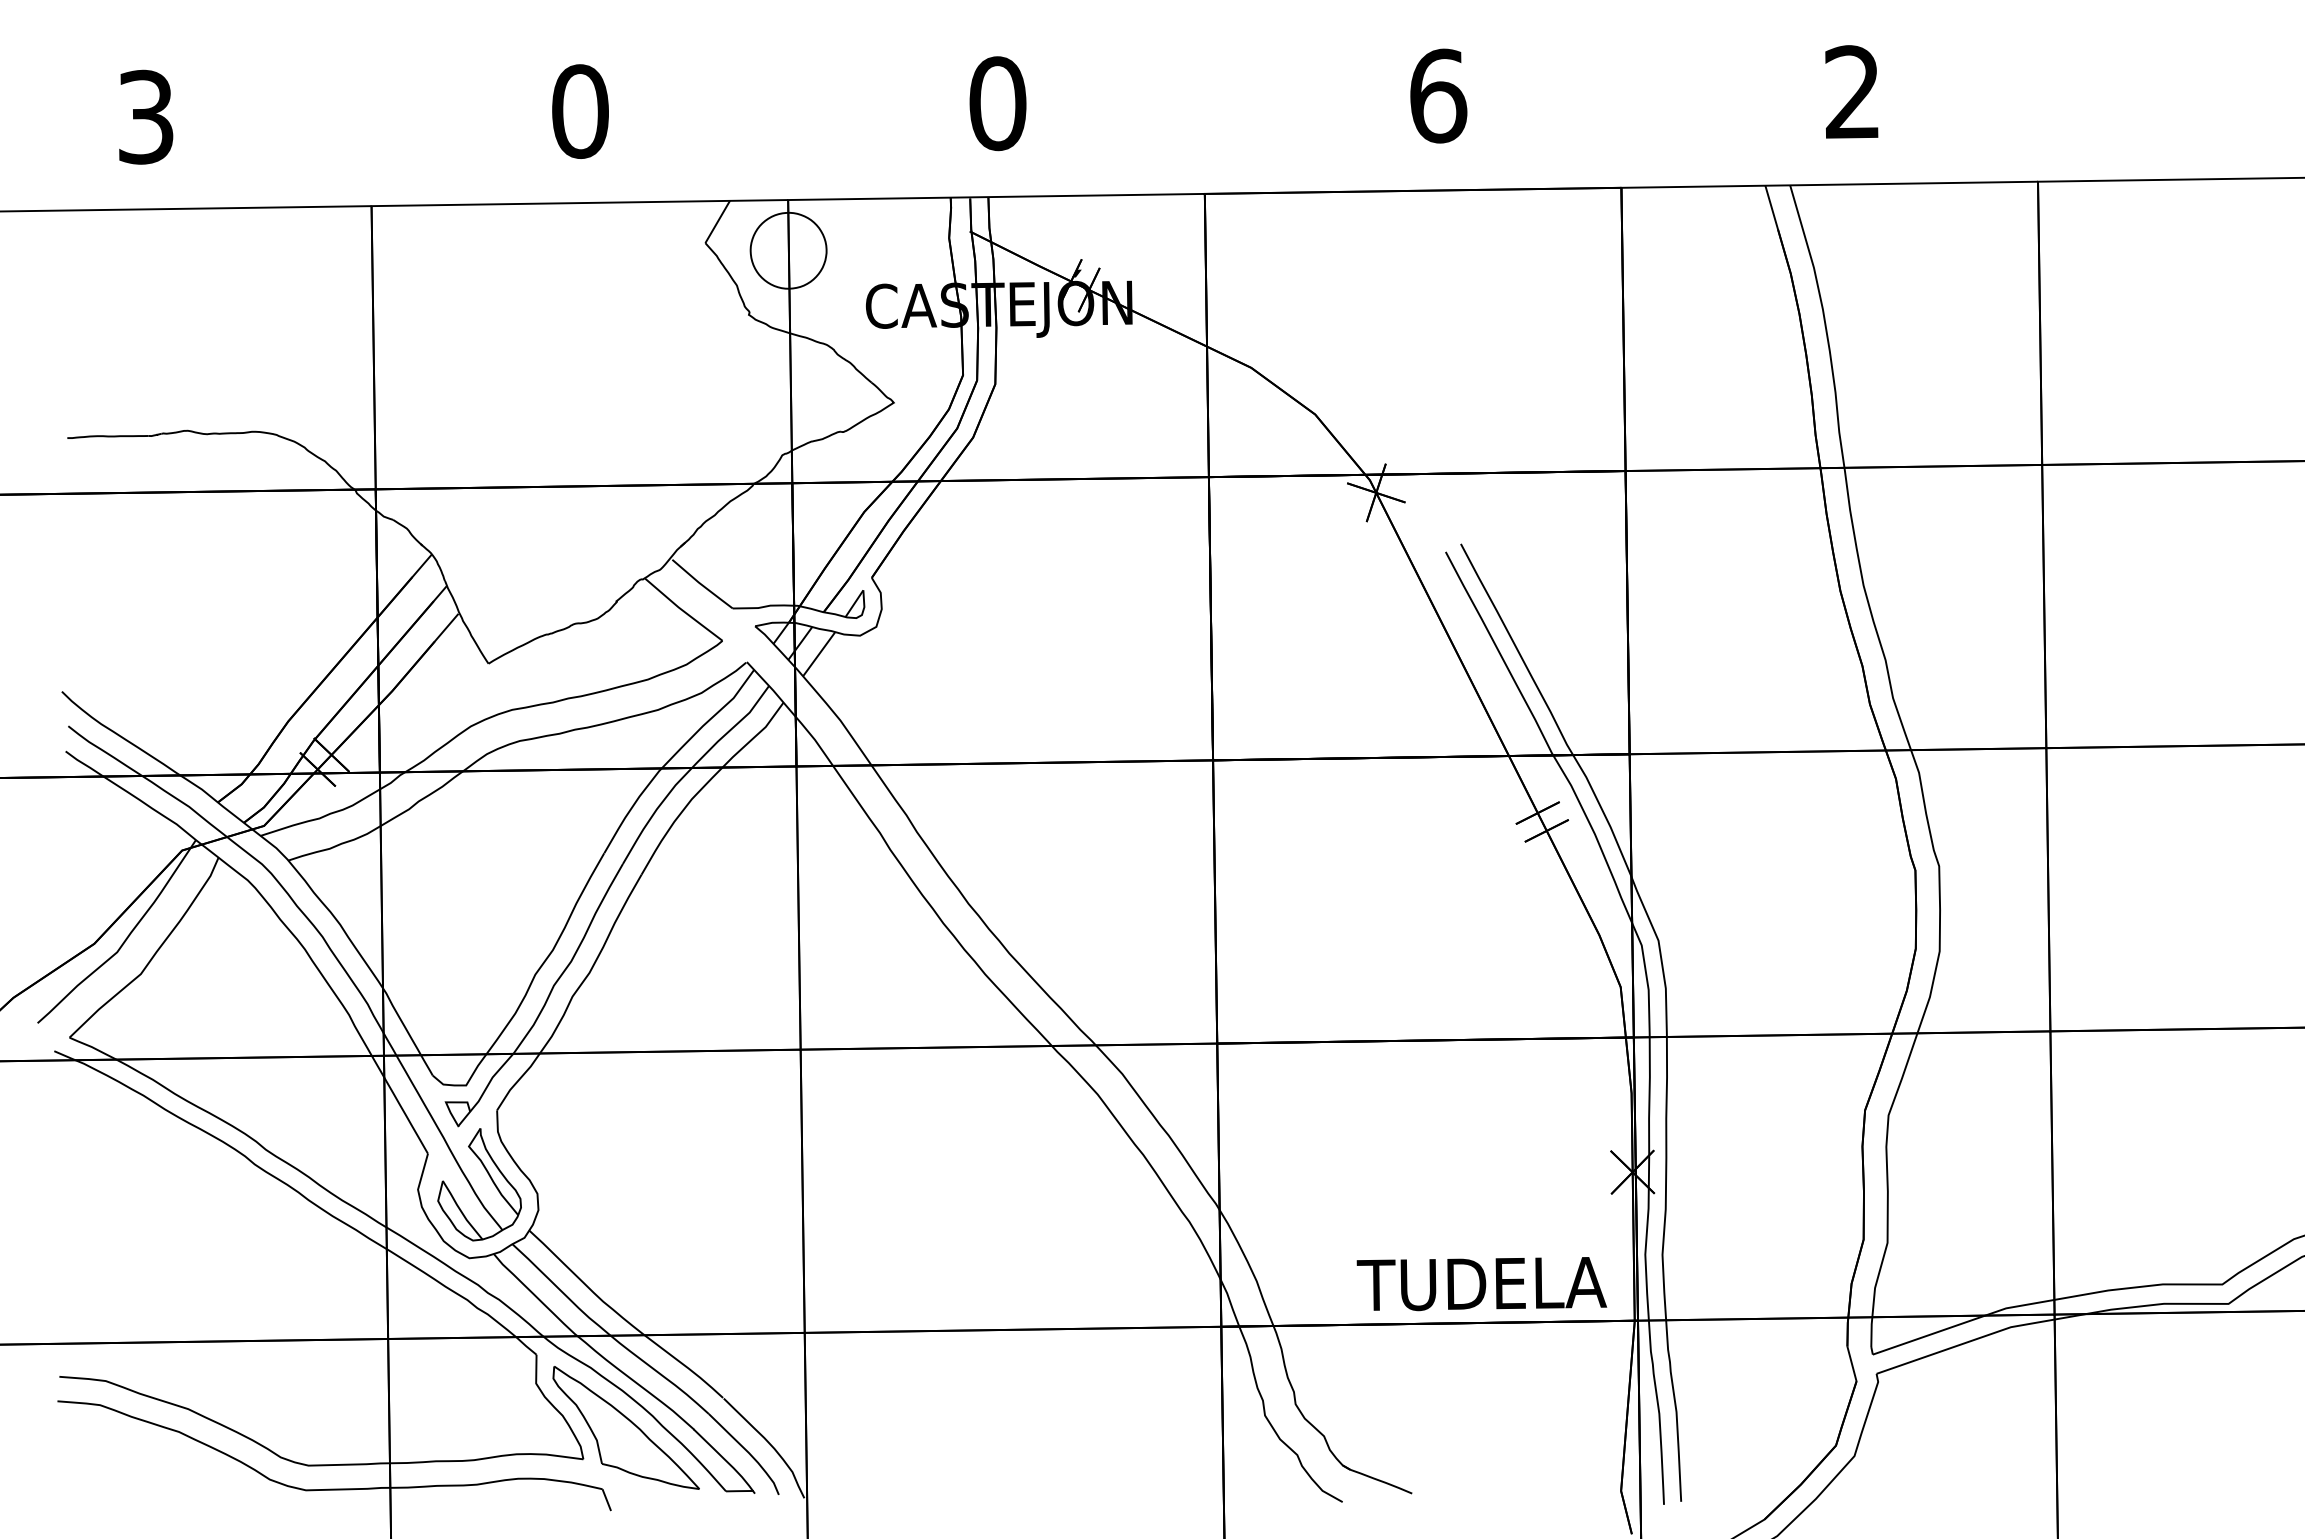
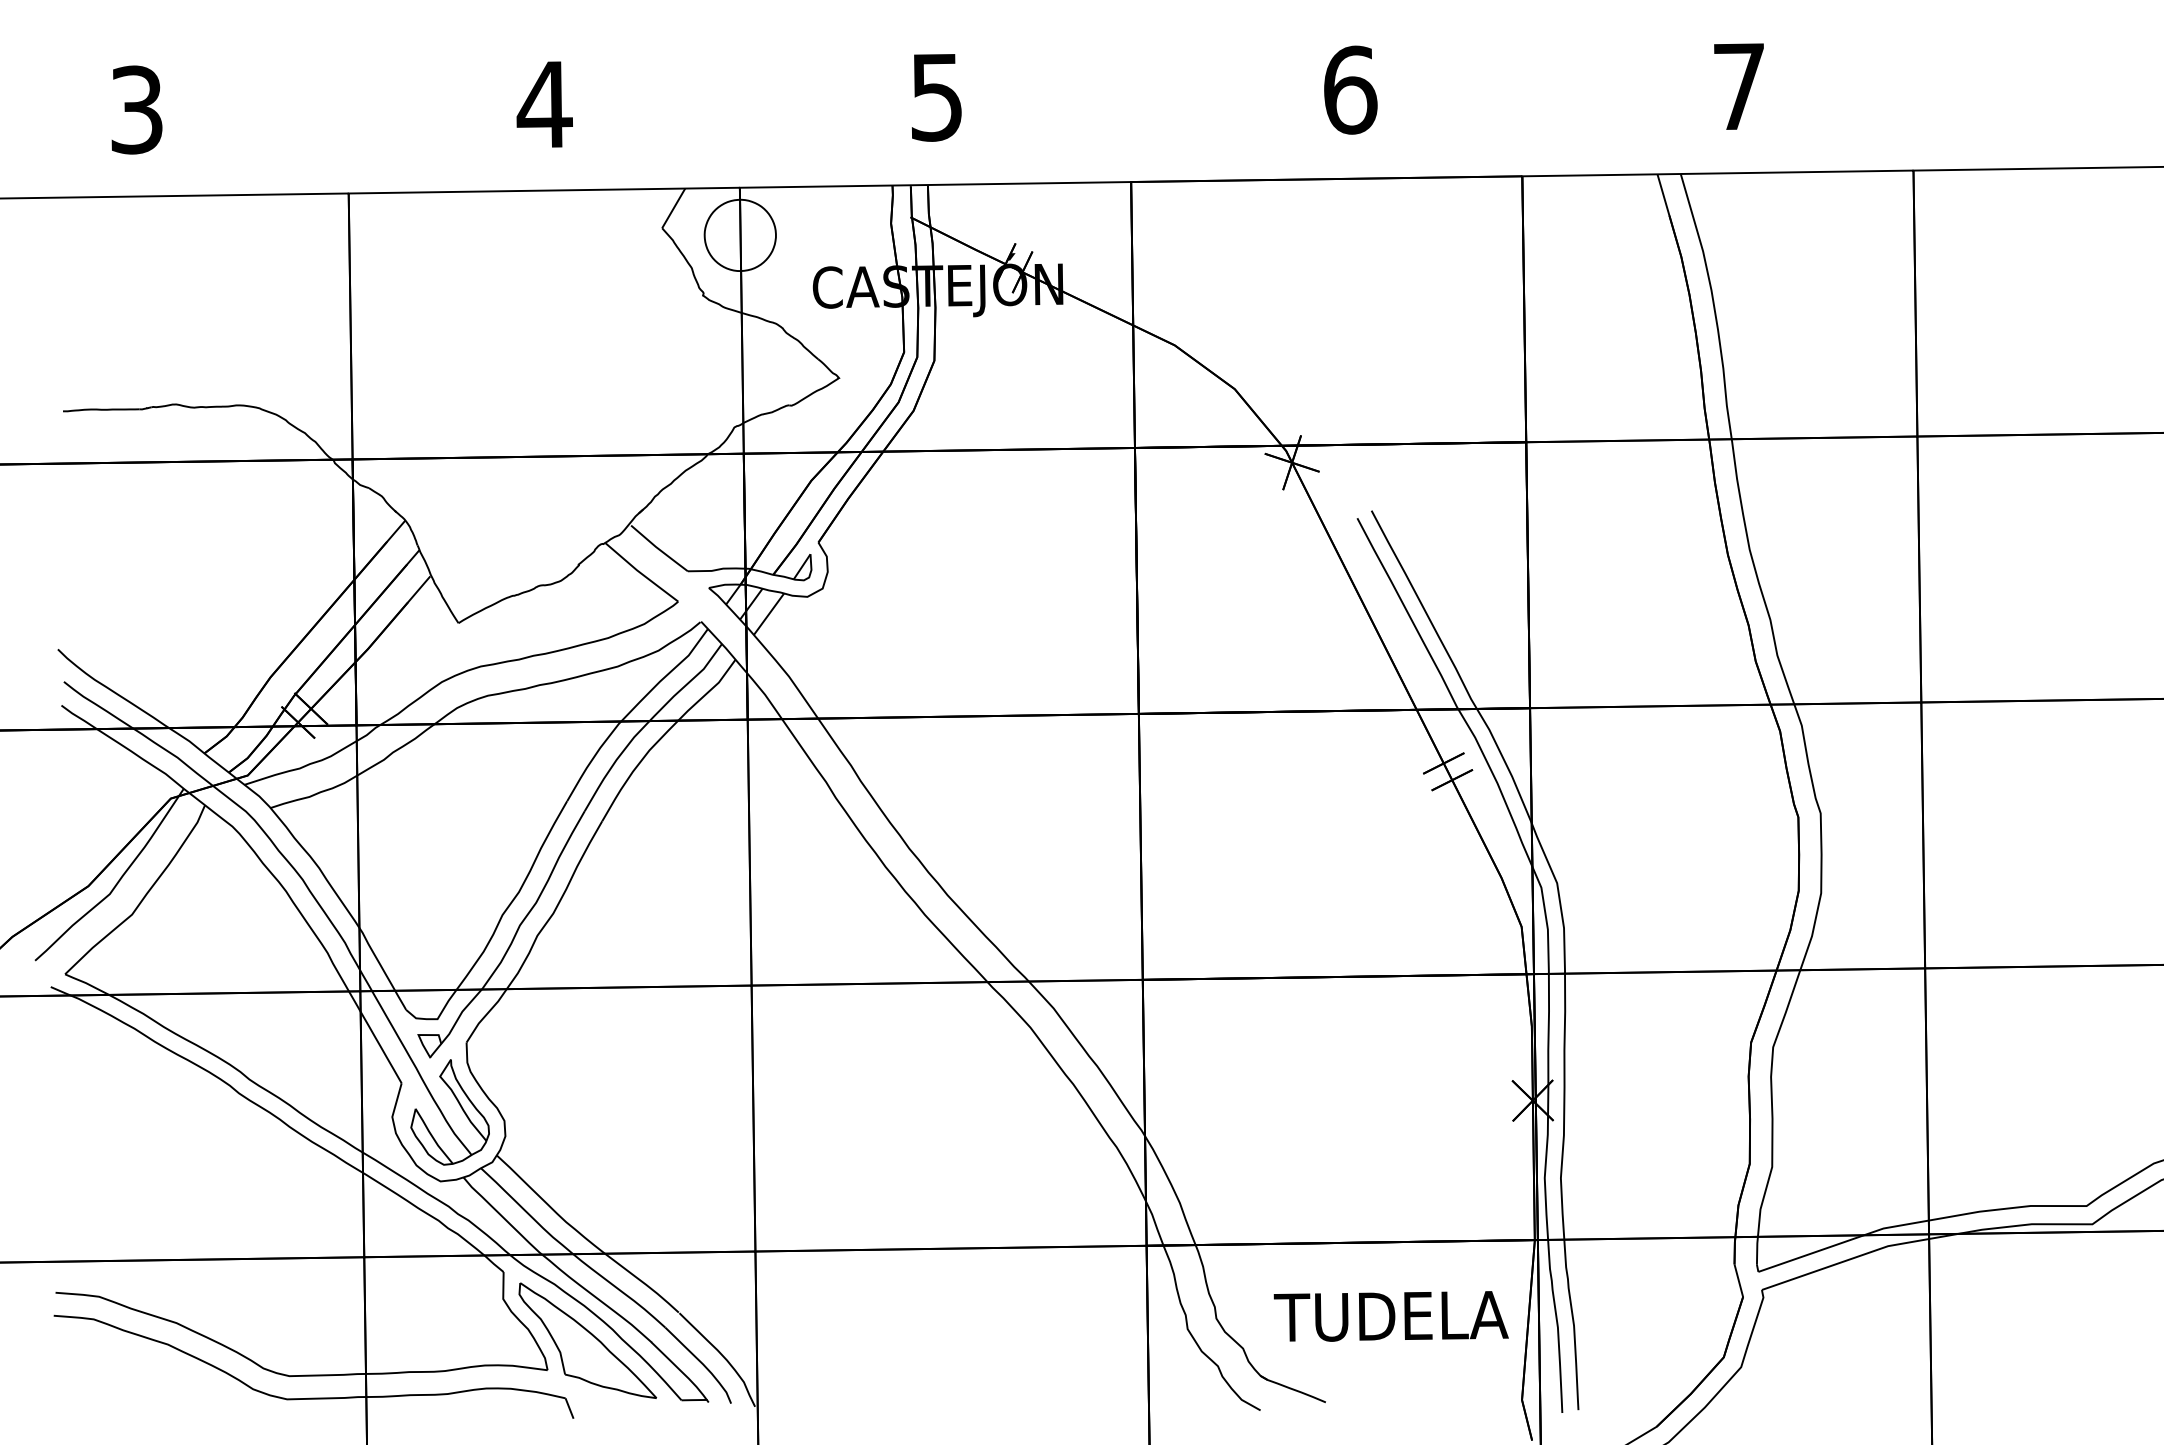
text: (1851, 91) -> (1738, 85), 2 -> 7
text: (997, 103) -> (936, 97), 0 -> 5
text: (580, 111) -> (544, 104), 0 -> 4
text: (1481, 1284) -> (1390, 1316), moved

